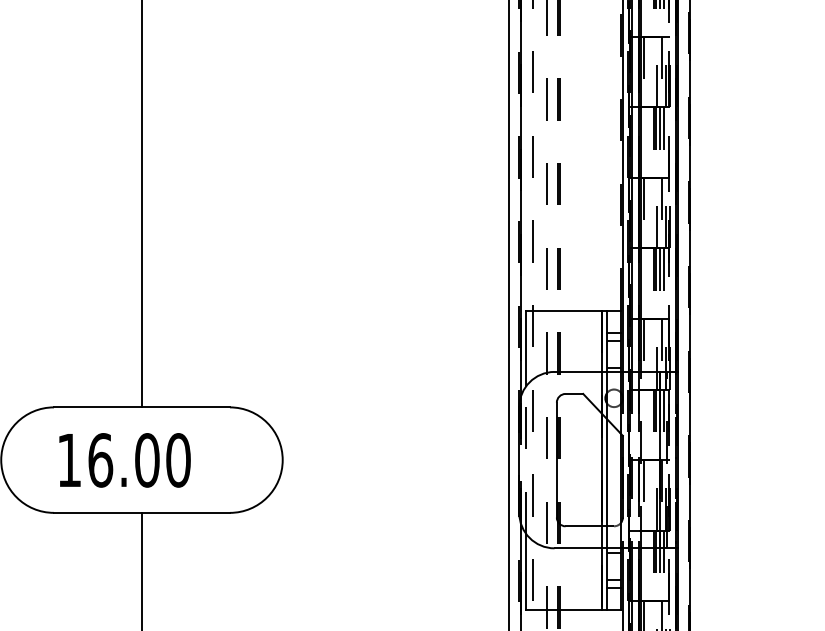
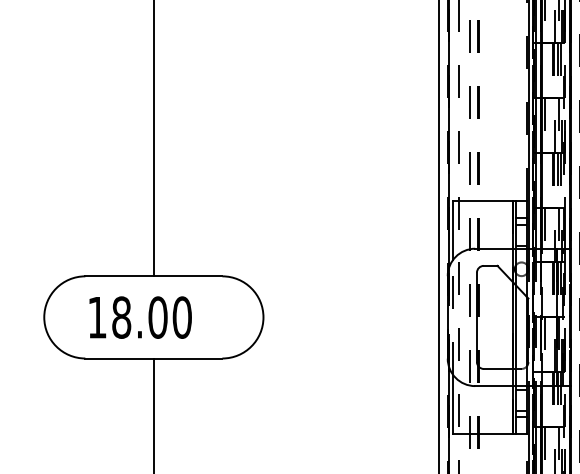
text: (100, 460) -> (121, 317), 16.00 -> 18.00

